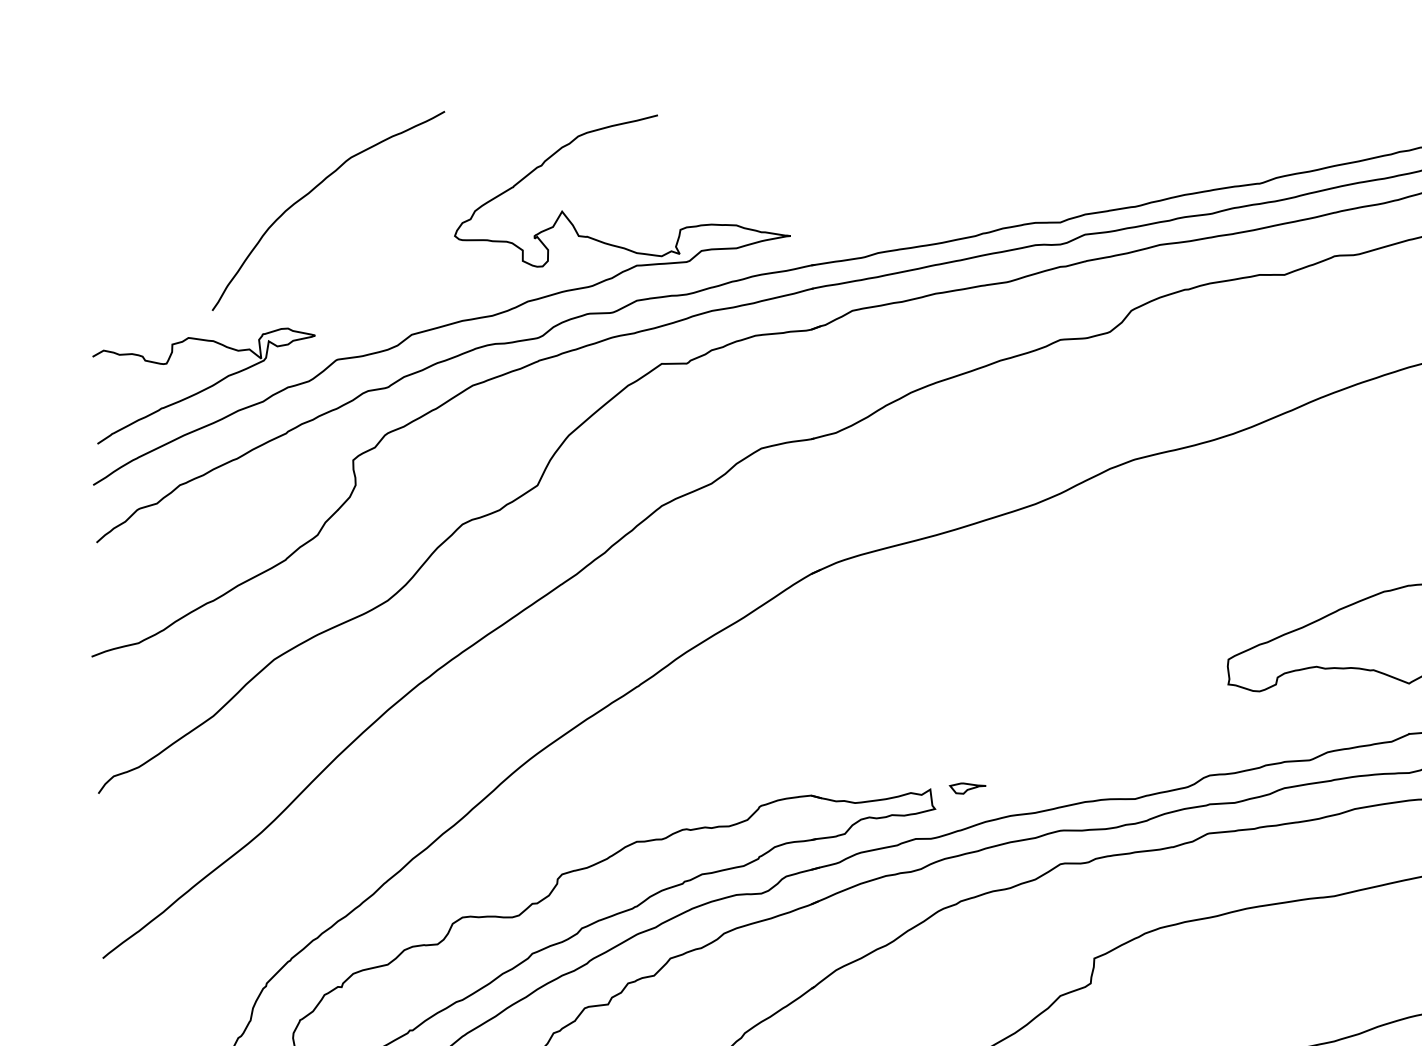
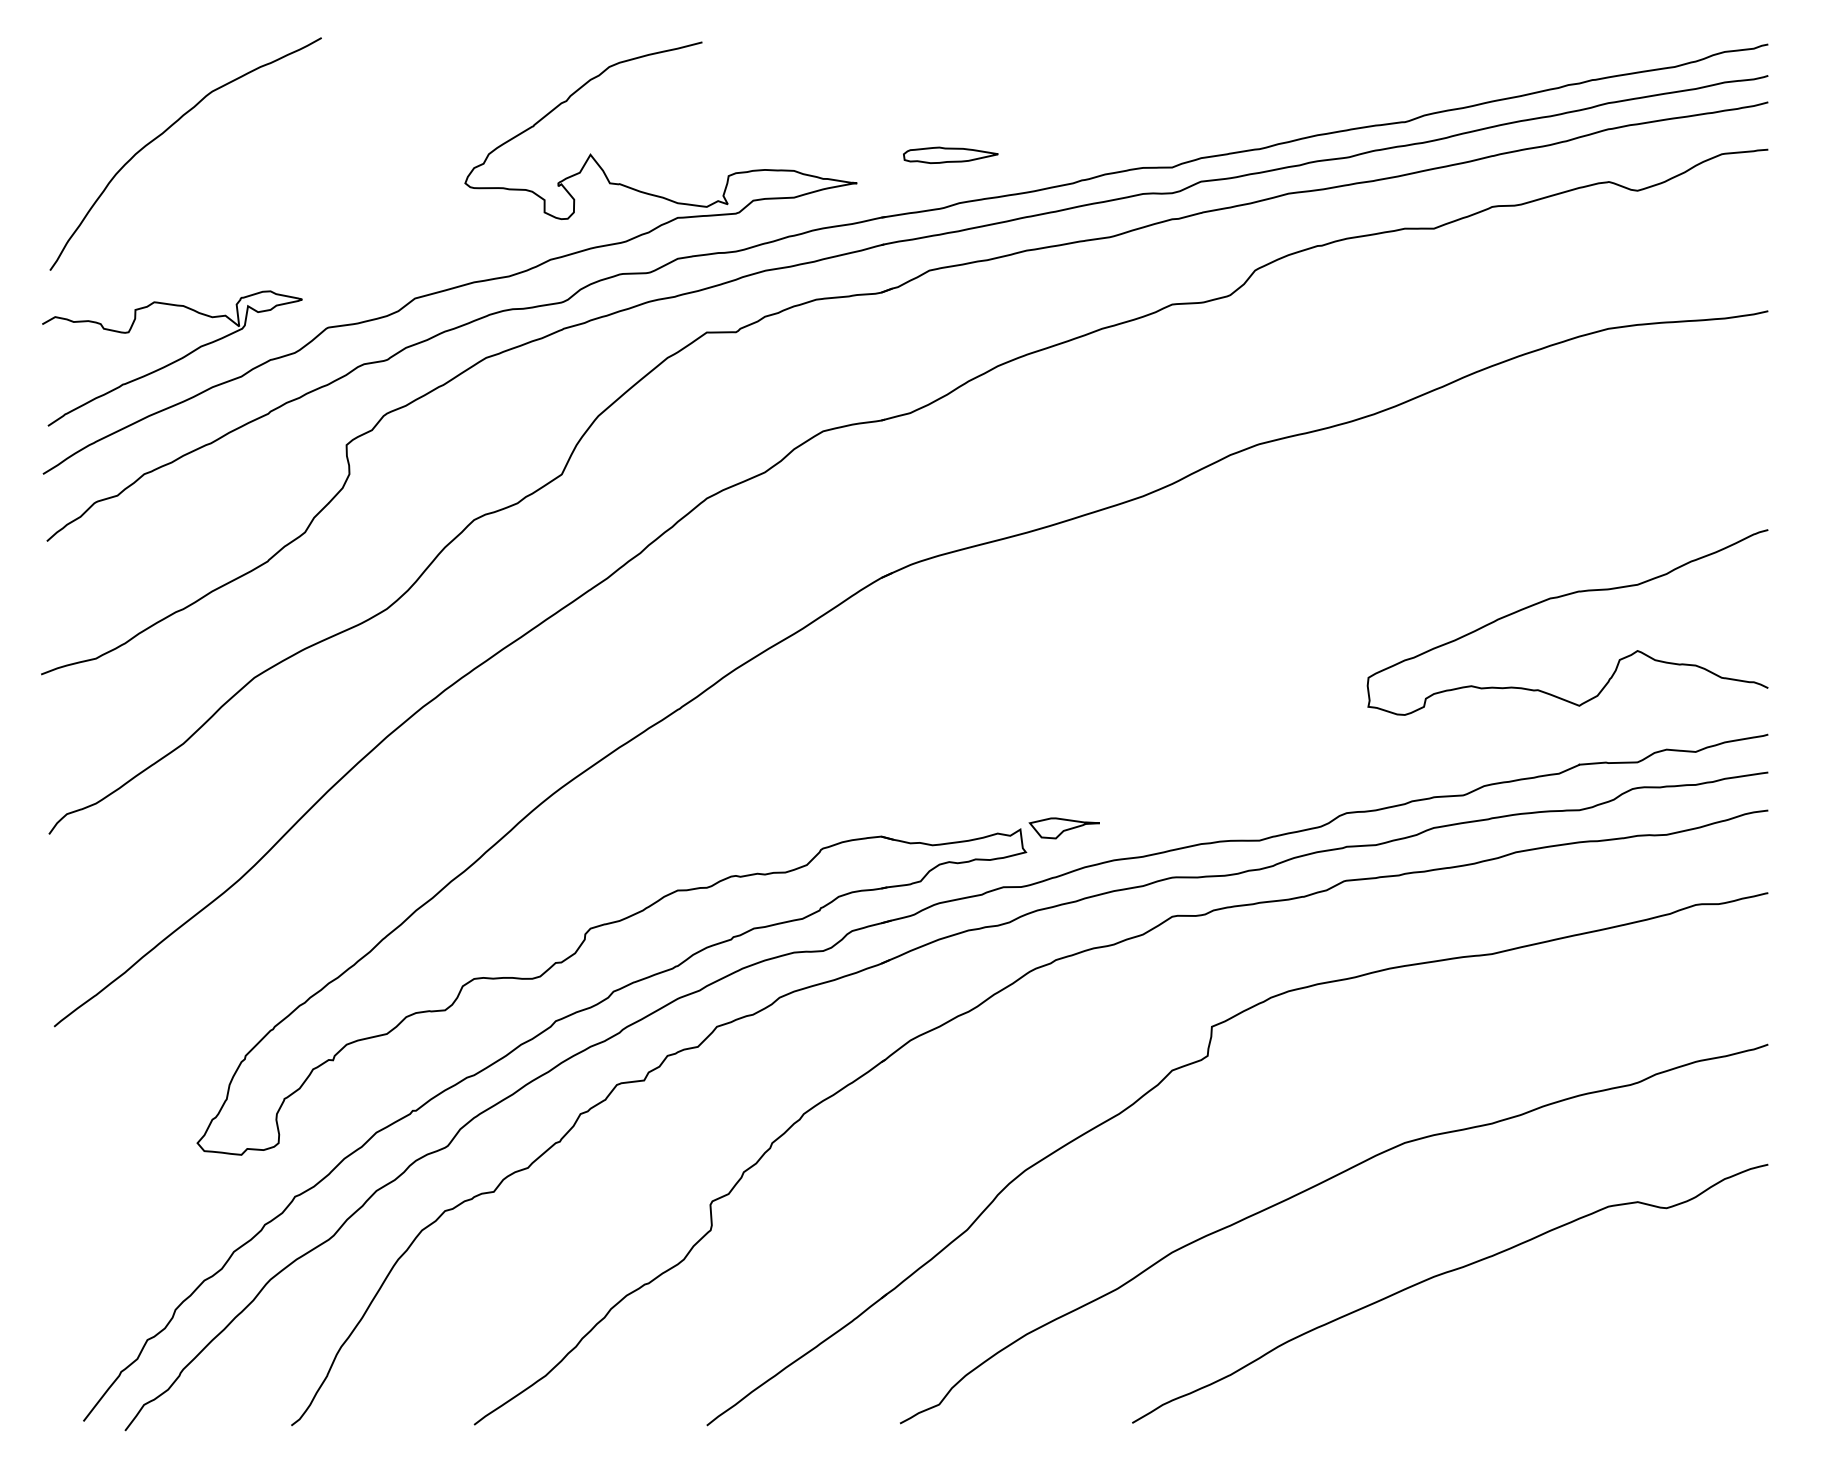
curve: (311, 192) -> (165, 132), moved
part: (870, 211) -> (950, 154), added
part: (967, 788) -> (1063, 828), size x1.67

